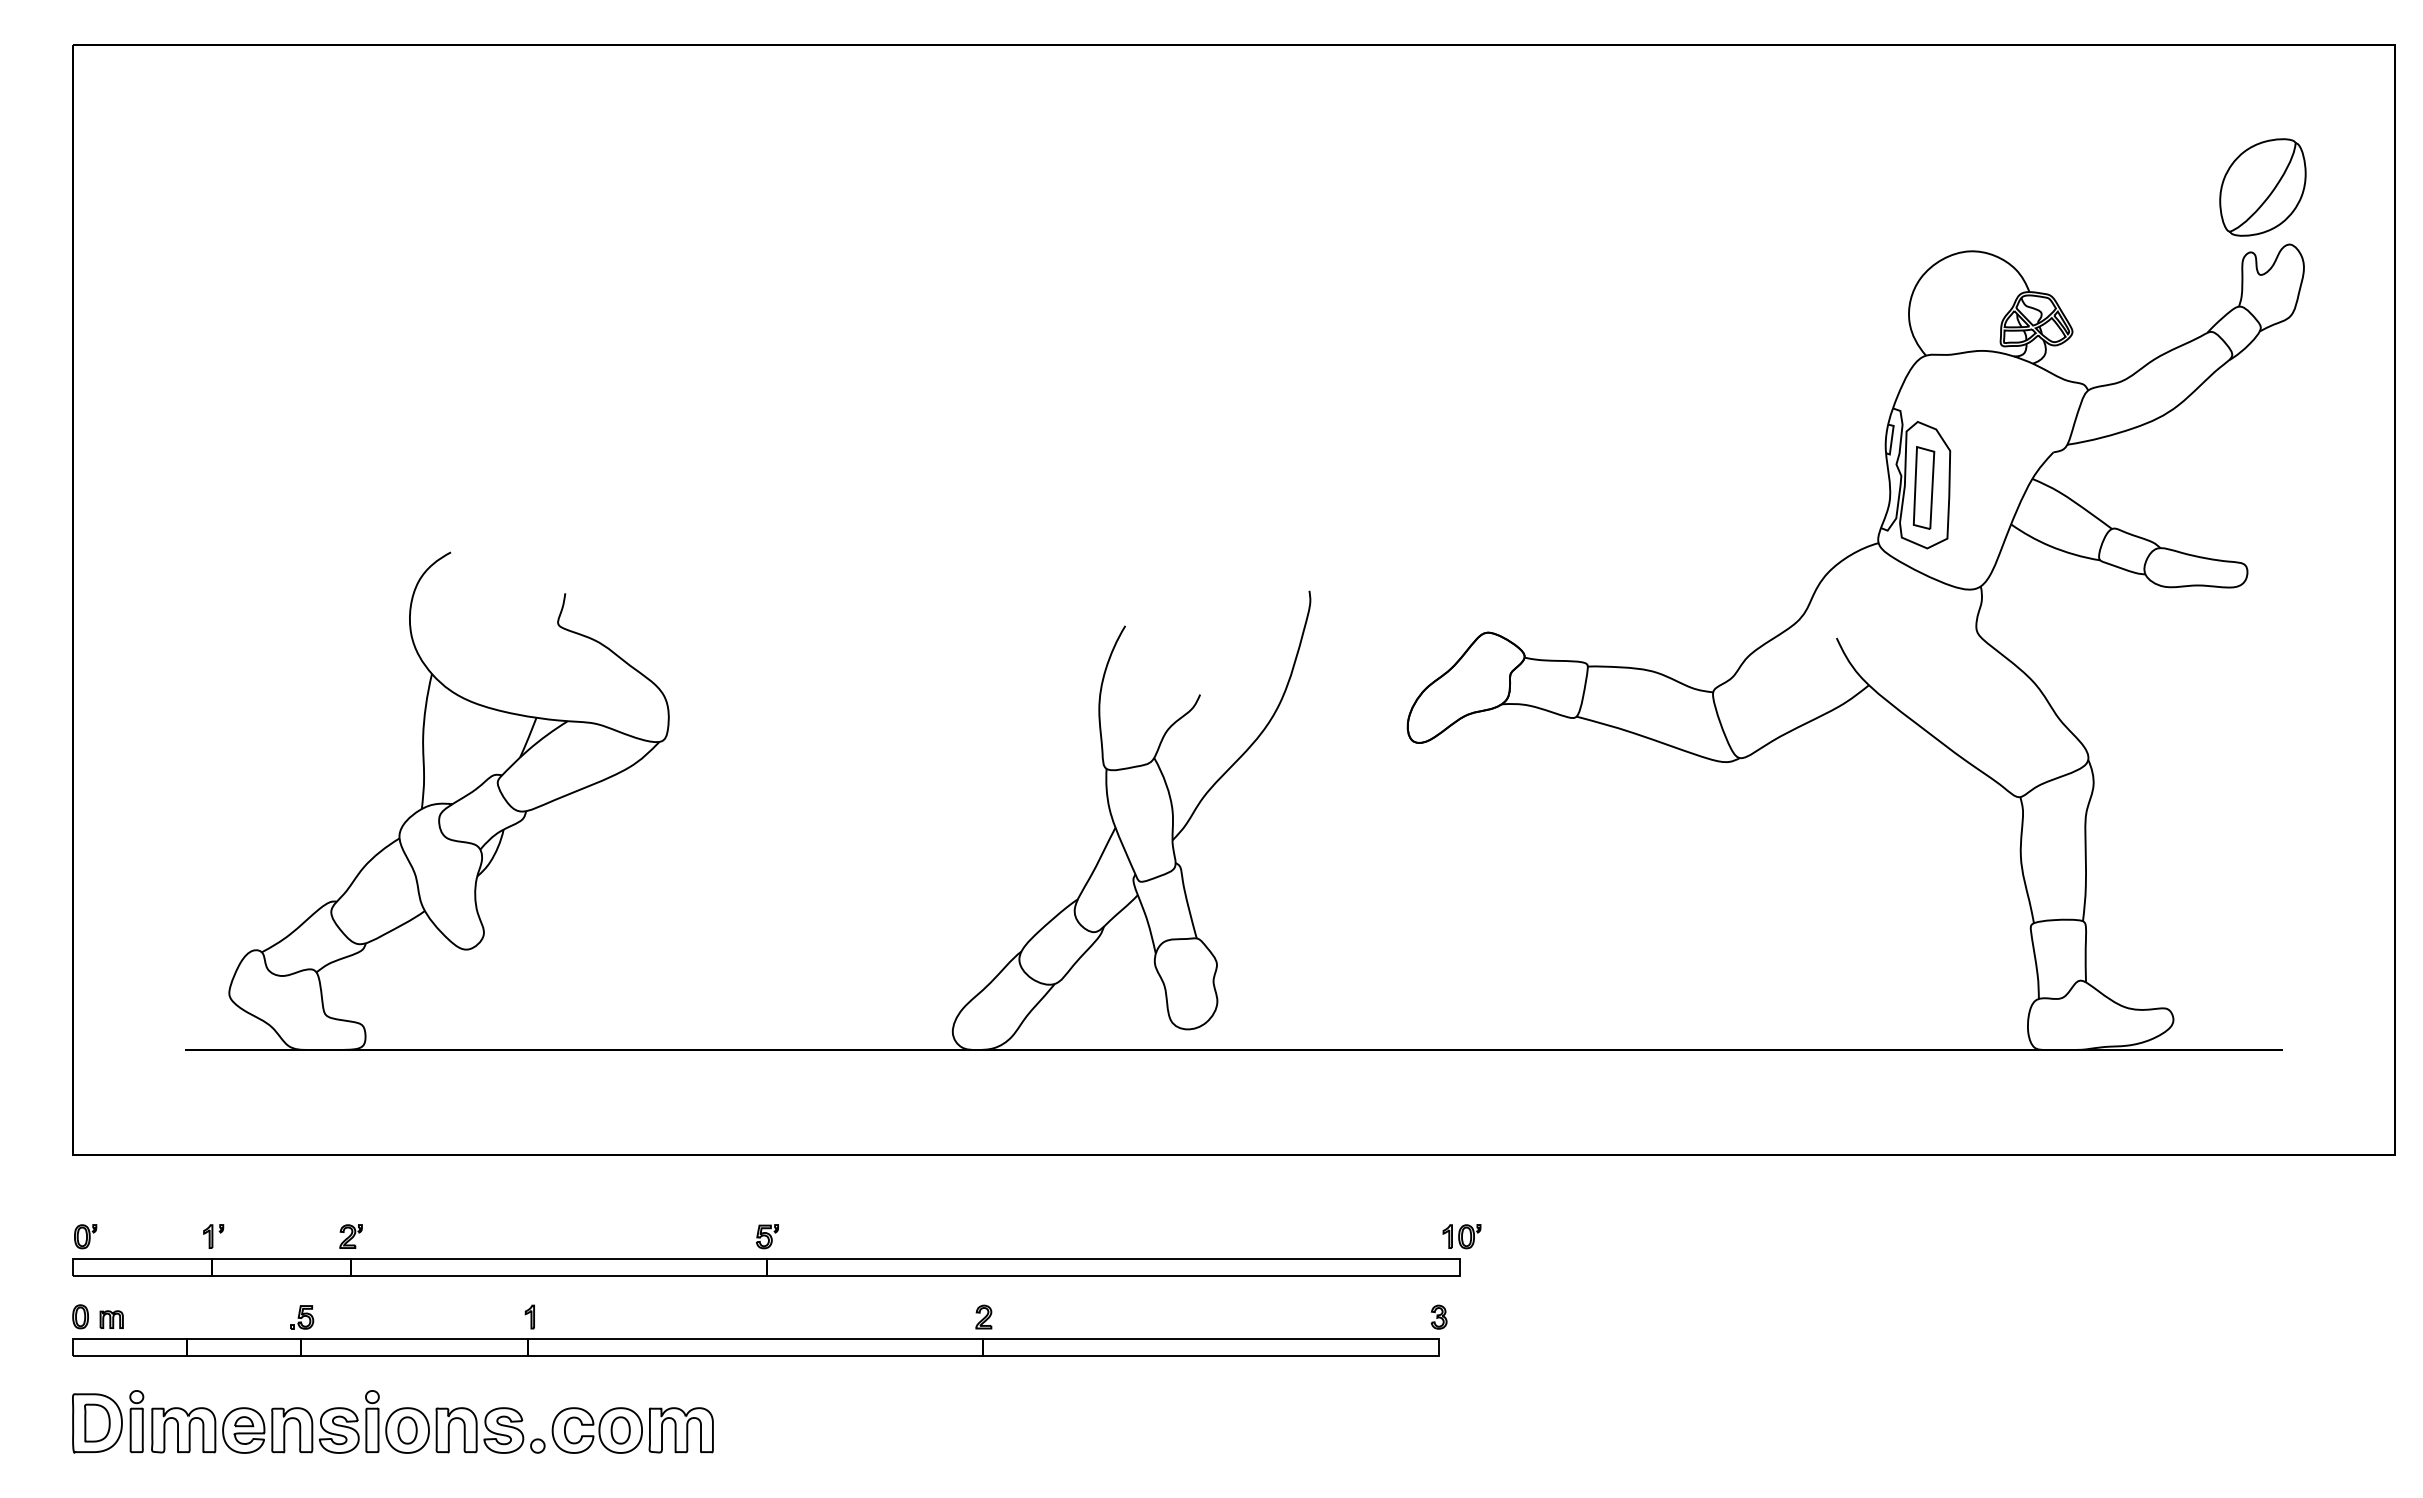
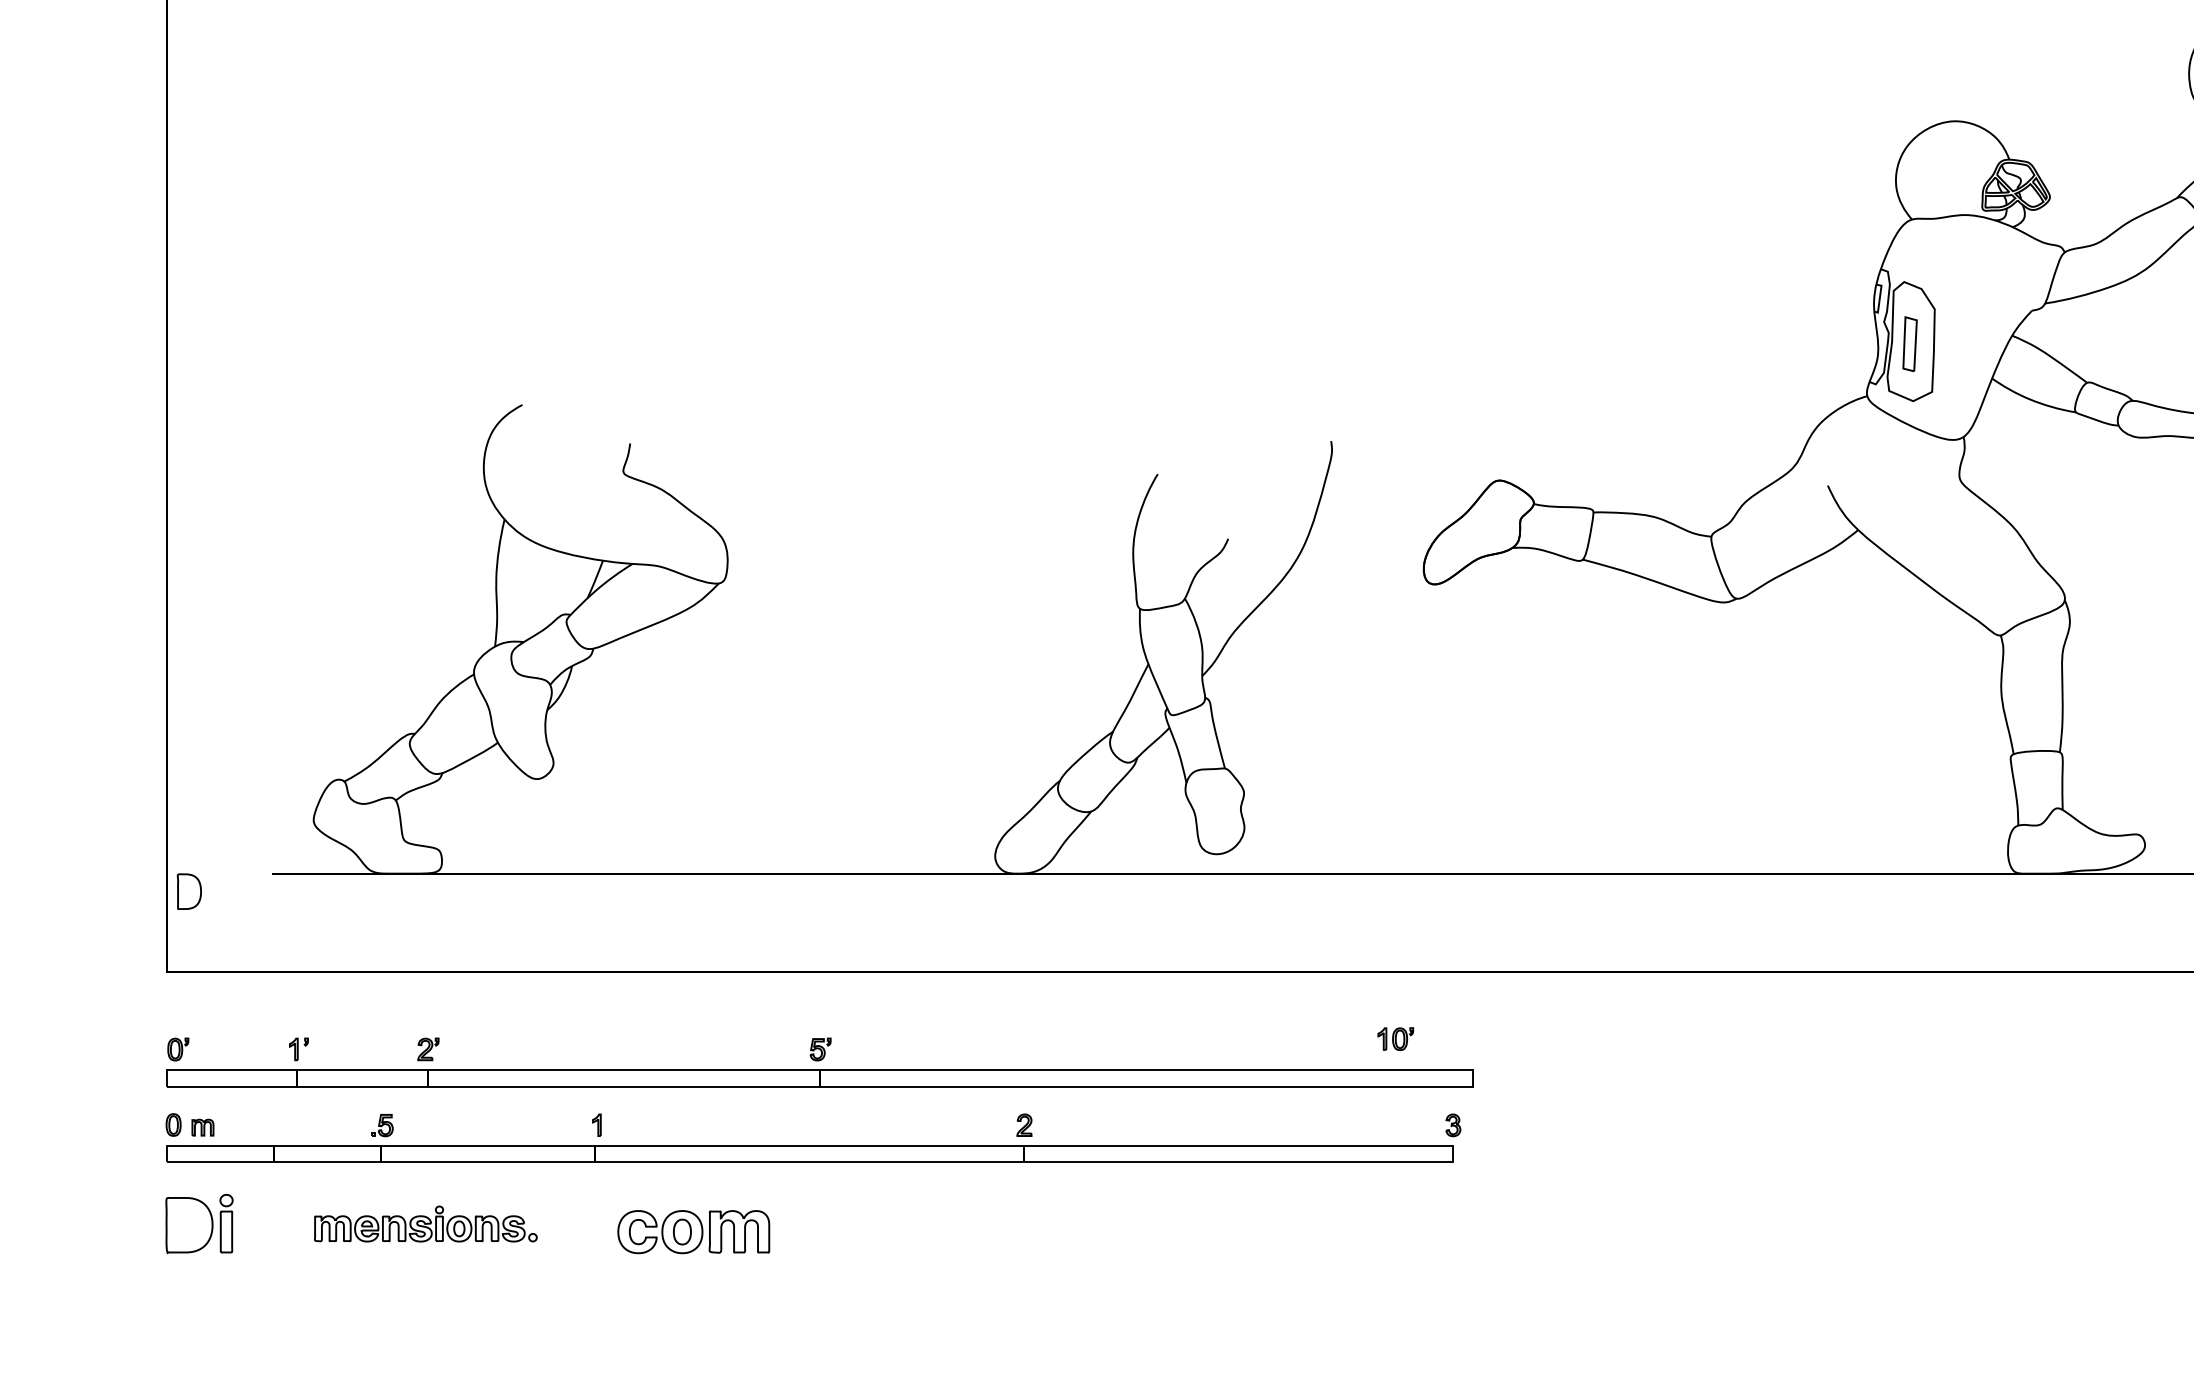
part: (1923, 487) -> (1909, 343), size x0.7
part: (1461, 1236) -> (1395, 1038), moved
part: (348, 1421) -> (425, 1223), size x0.6
part: (97, 1422) -> (189, 891), moved

